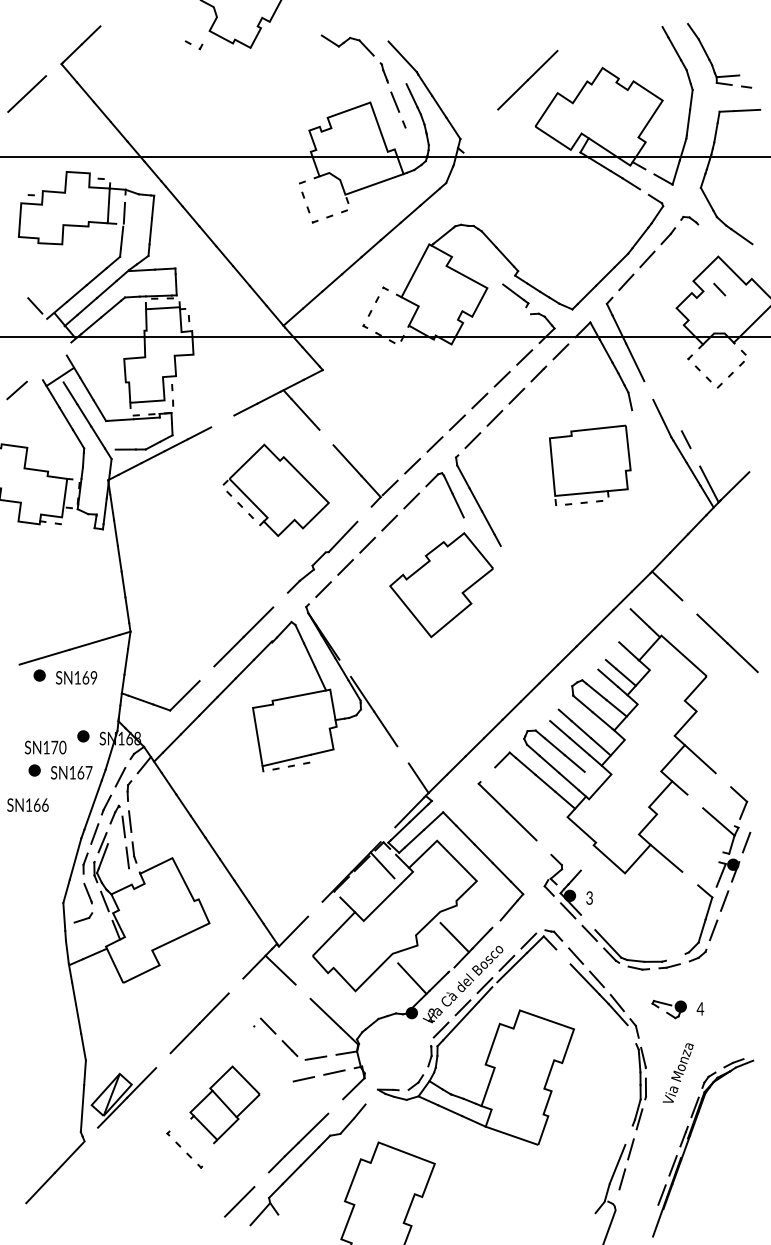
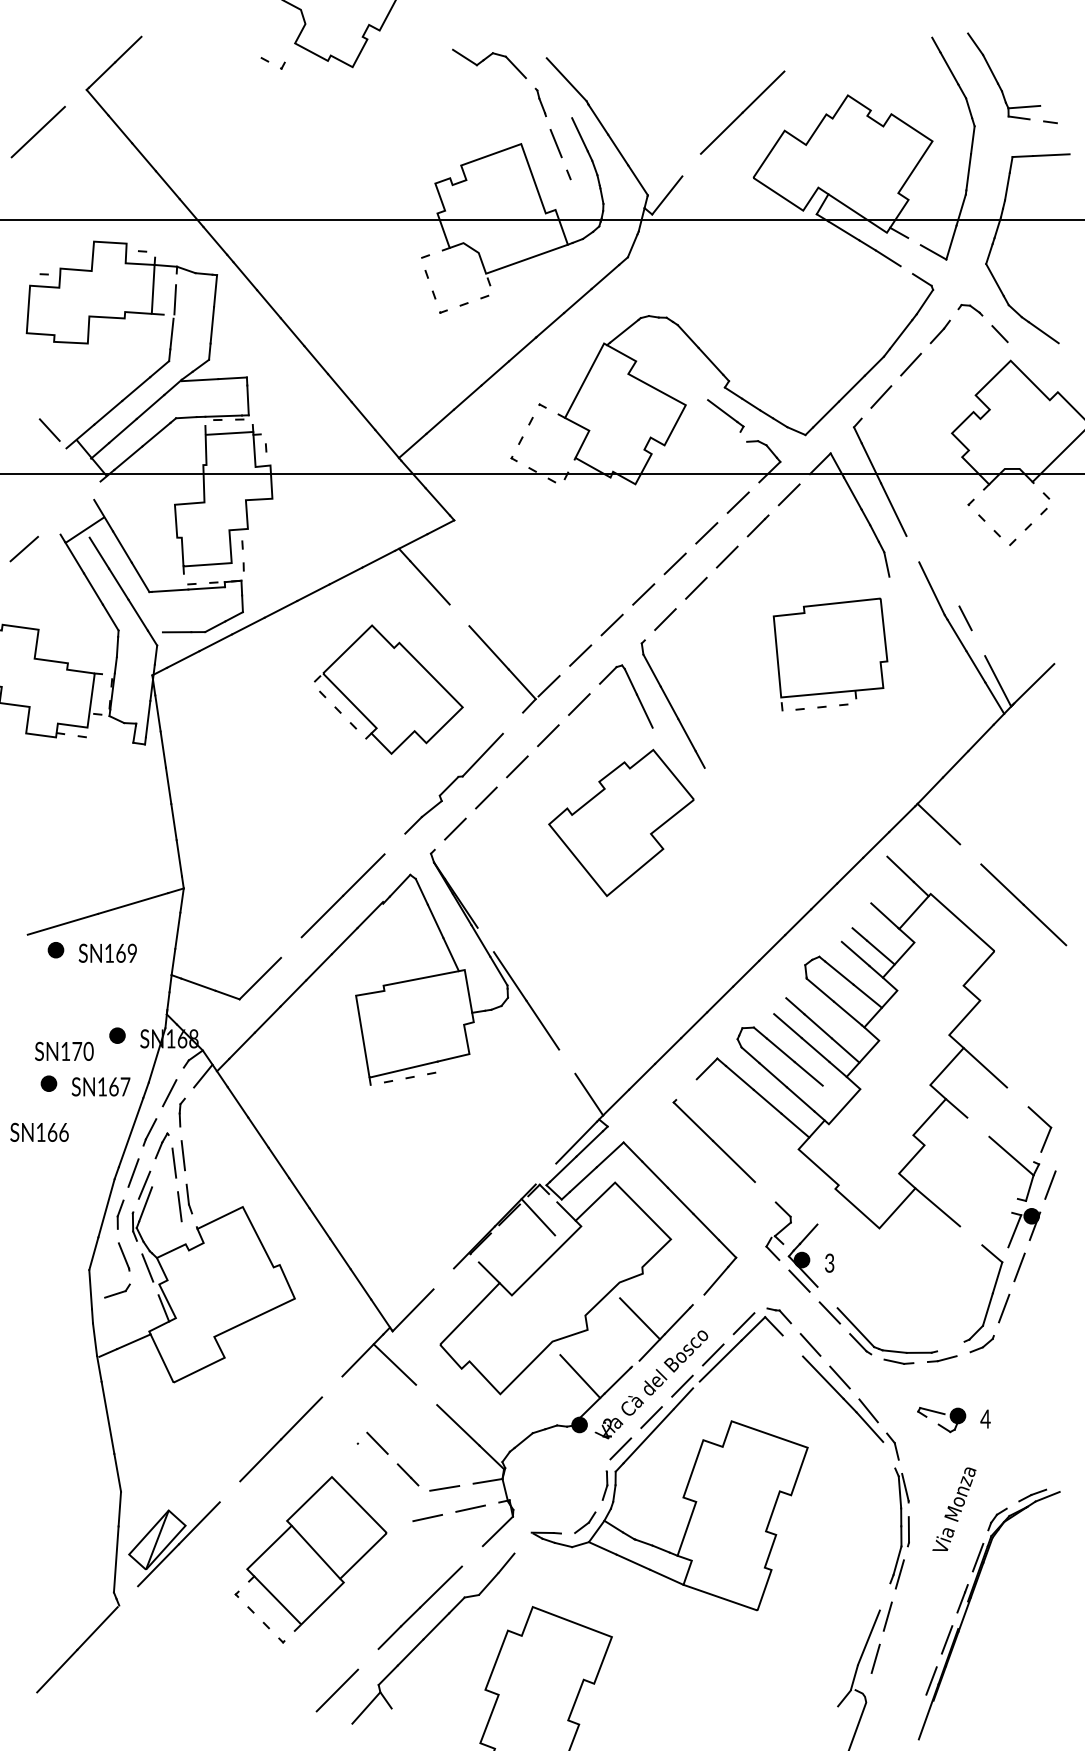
line: (473, 138) -> (666, 194), added
line: (719, 289) -> (999, 333), moved
line: (222, 421) -> (313, 592), added
part: (224, 1104) -> (316, 1553), size x1.43

